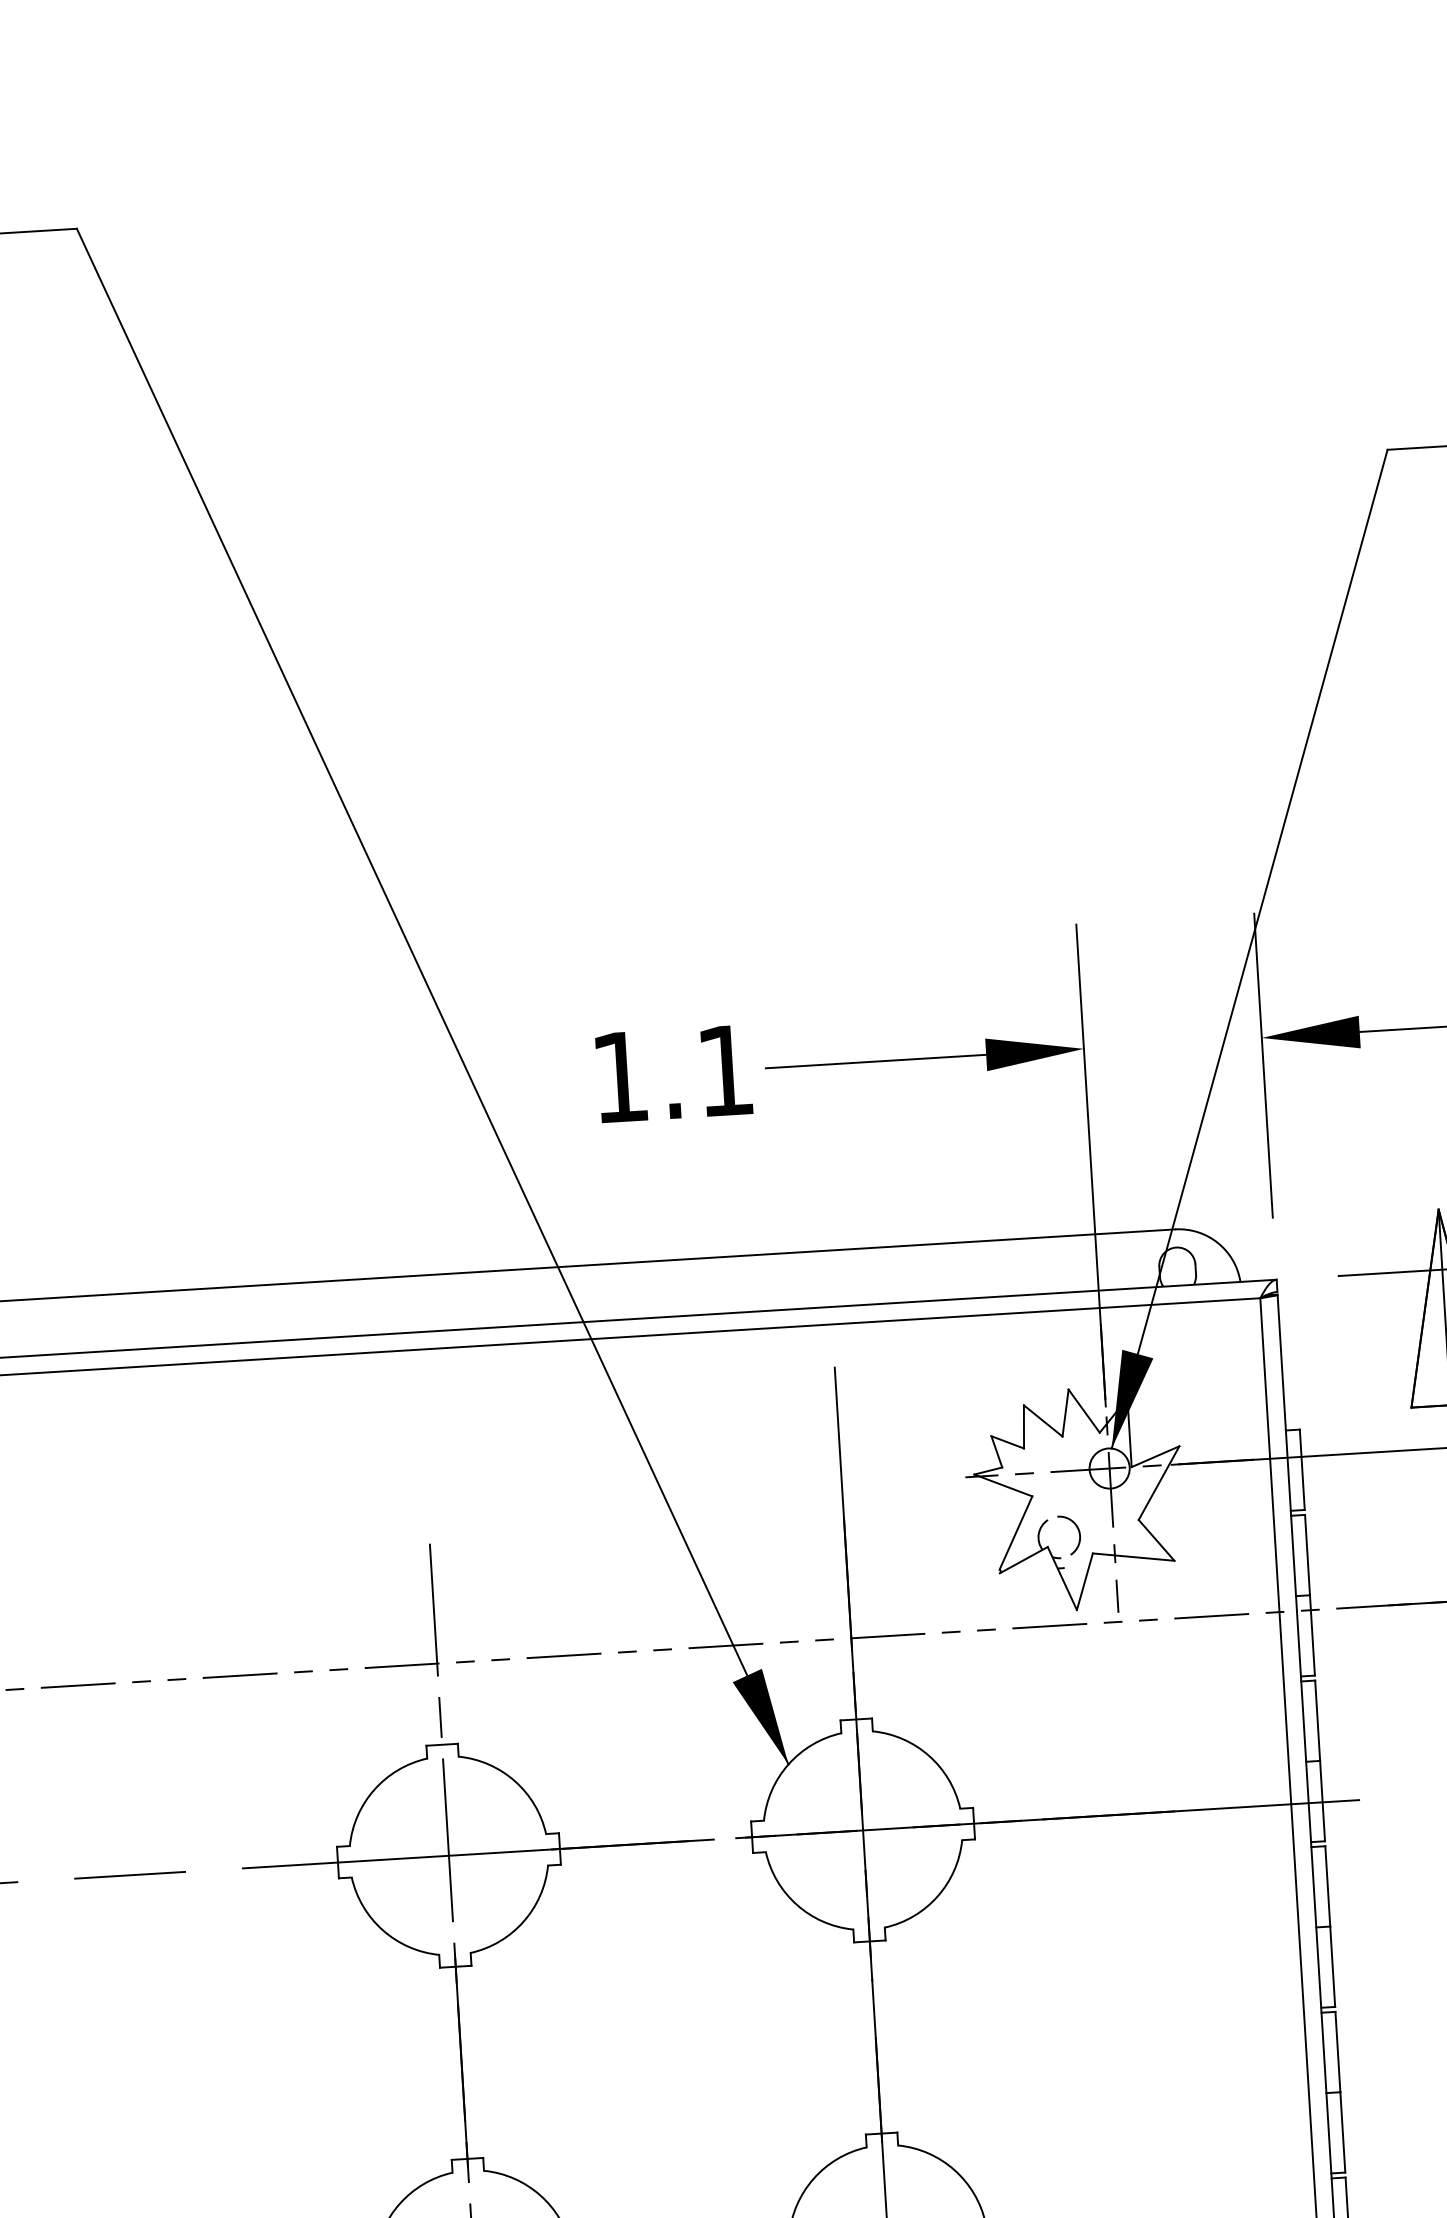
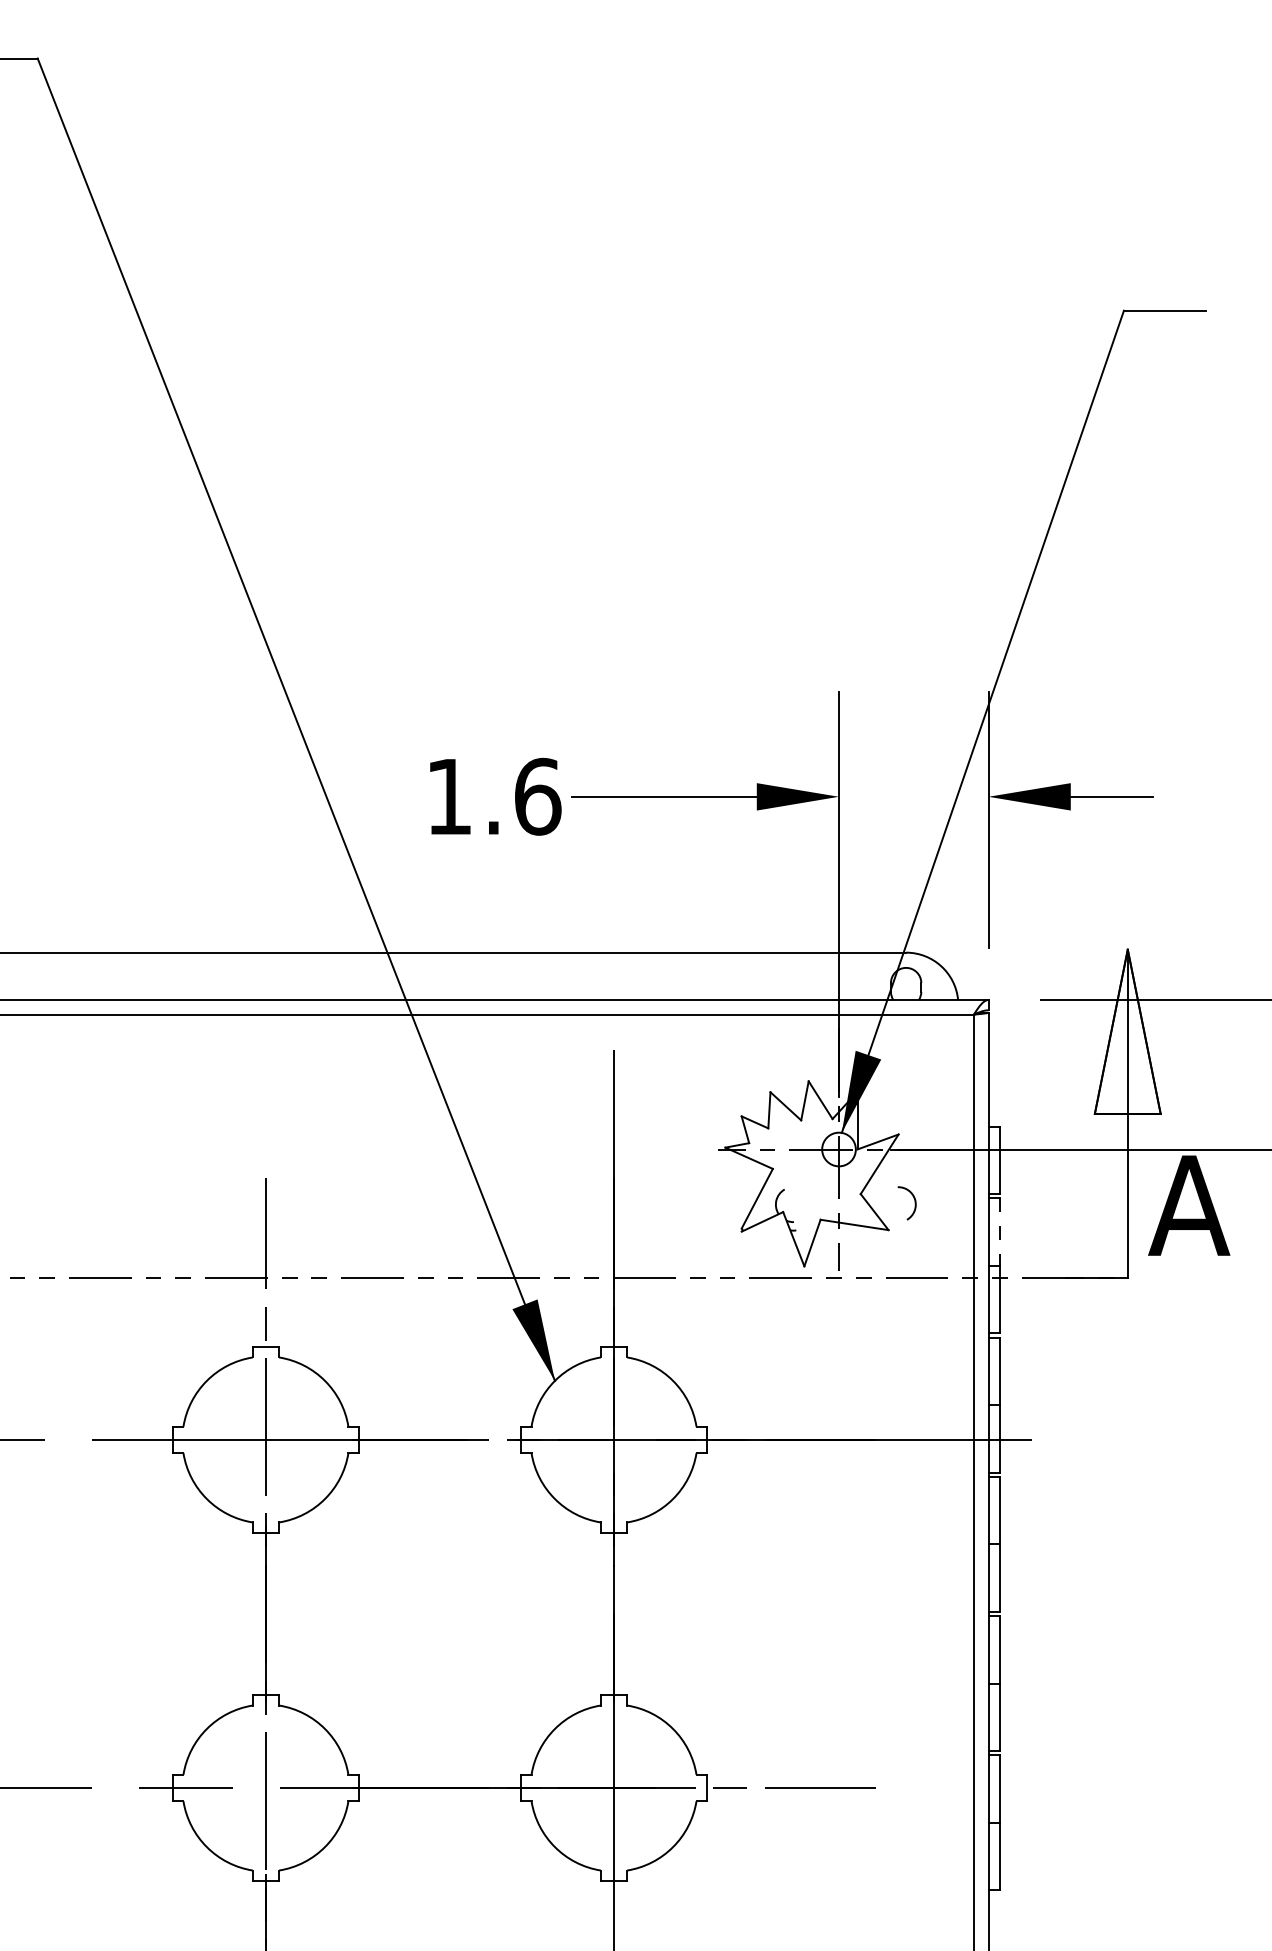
text: (726, 1070) -> (538, 796), 1.1 -> 1.6
arc: (1078, 1534) -> (914, 1203), moved
line: (1307, 1555) -> (1000, 1232), solid -> dashed

